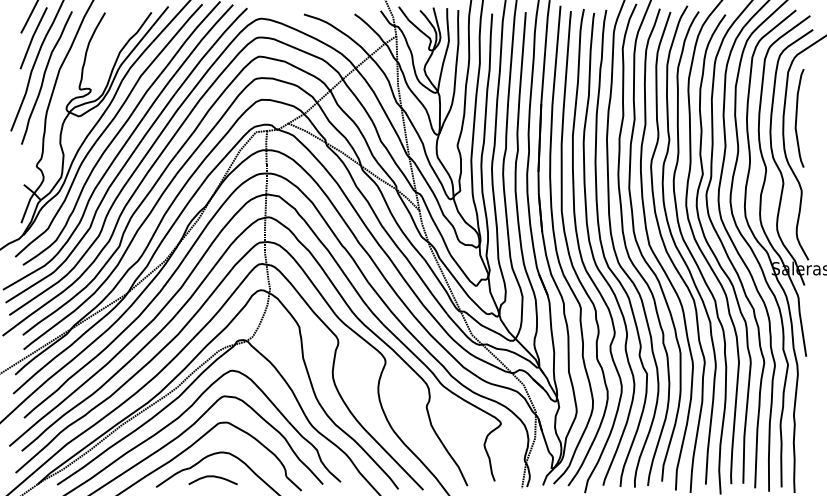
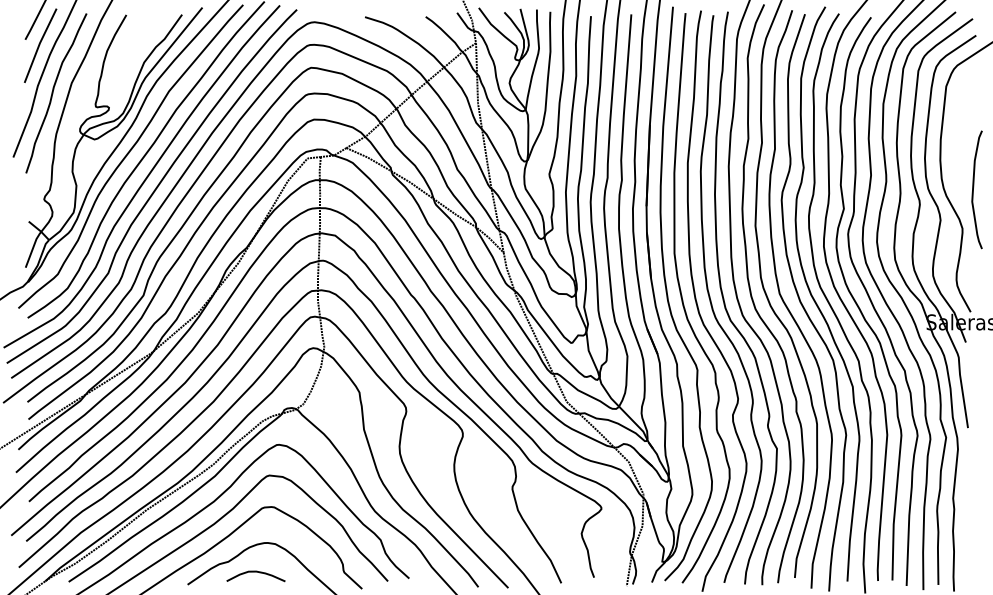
part: (799, 118) -> (976, 189), moved

